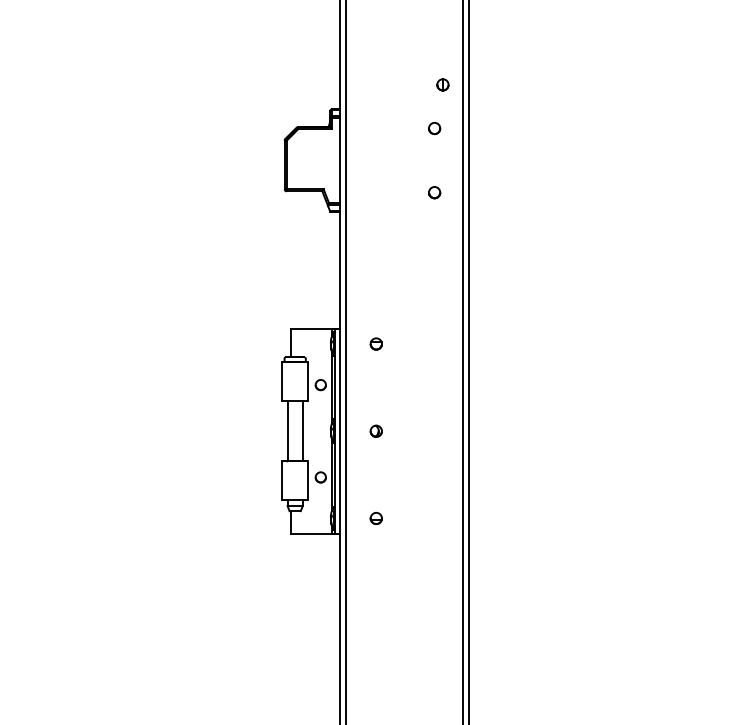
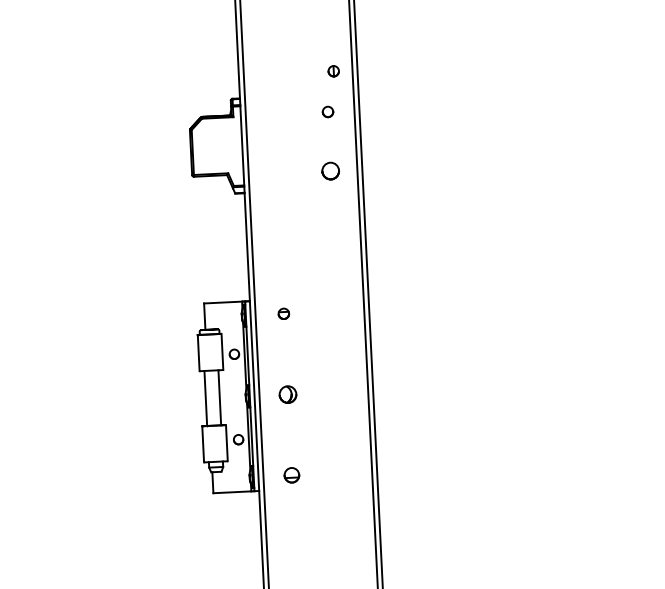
circle: (434, 192) -> (330, 171), size x1.6
part: (375, 430) -> (287, 393), size x1.6
part: (375, 517) -> (290, 474), size x1.4

